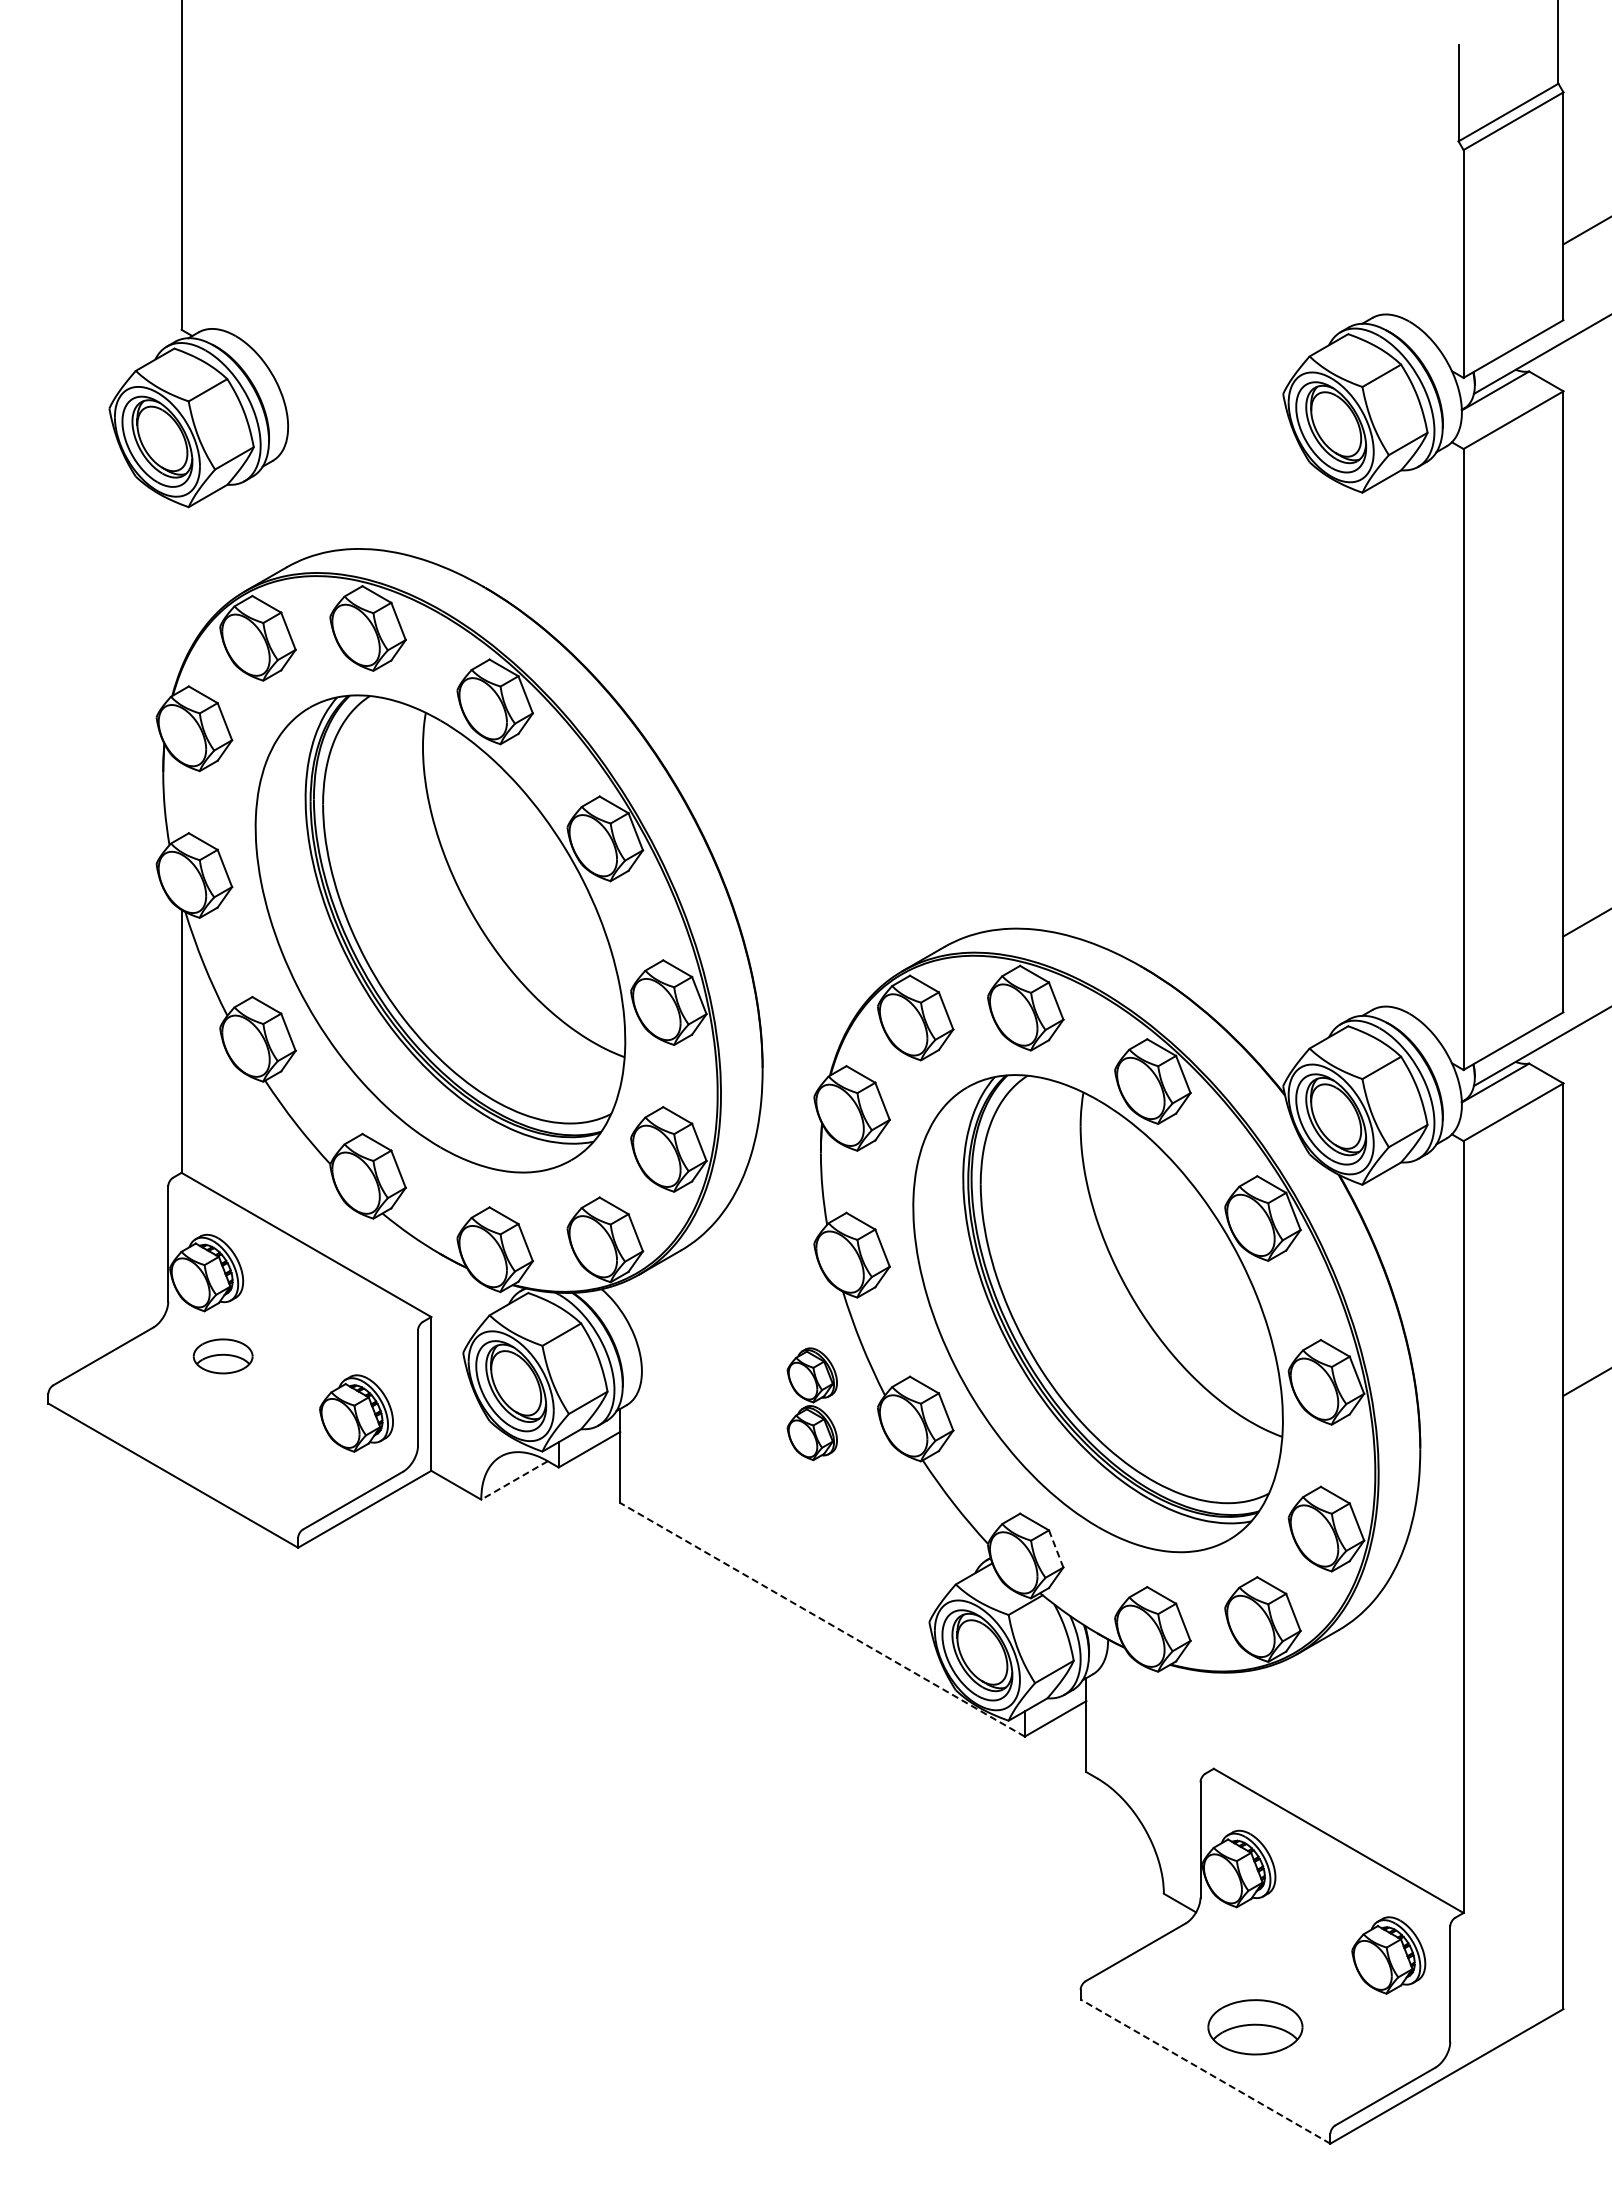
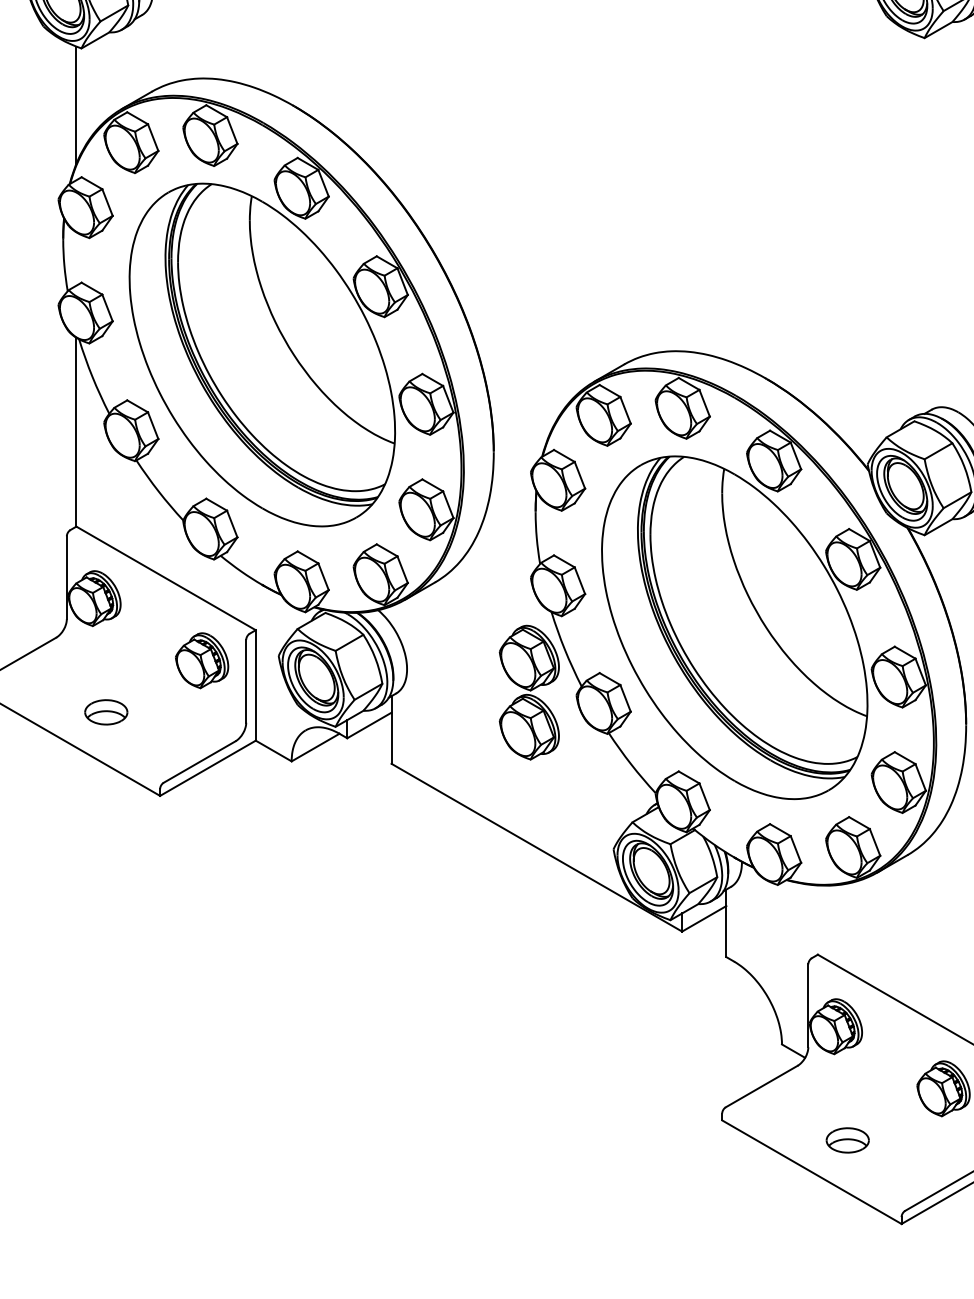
line: (181, 585) -> (76, 104), added
part: (222, 1356) -> (105, 712), moved
part: (812, 1404) -> (529, 693), size x1.67
part: (356, 1413) -> (202, 660), moved
line: (514, 1480) -> (315, 747), dashed -> solid
line: (1056, 1548) -> (704, 796), dashed -> solid
line: (822, 1619) -> (536, 847), dashed -> solid
part: (1255, 2027) -> (847, 1140), size x0.62
line: (1205, 2071) -> (811, 1172), dashed -> solid

